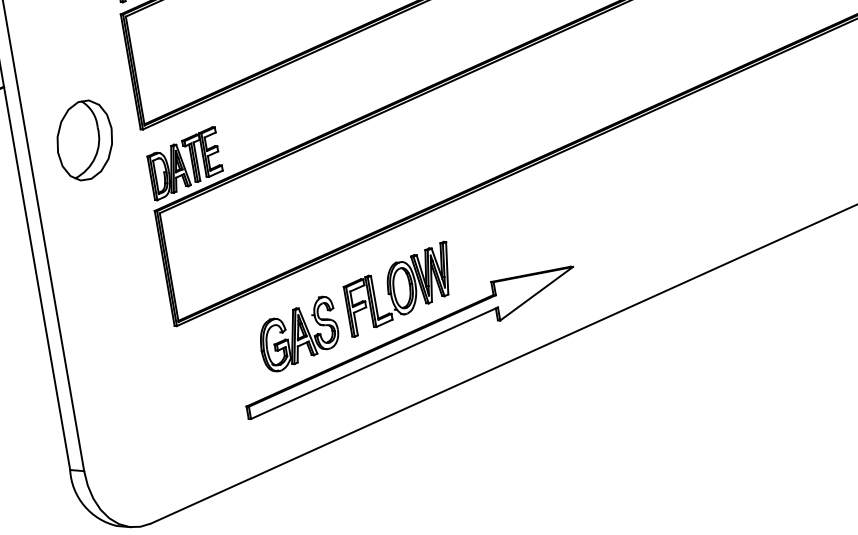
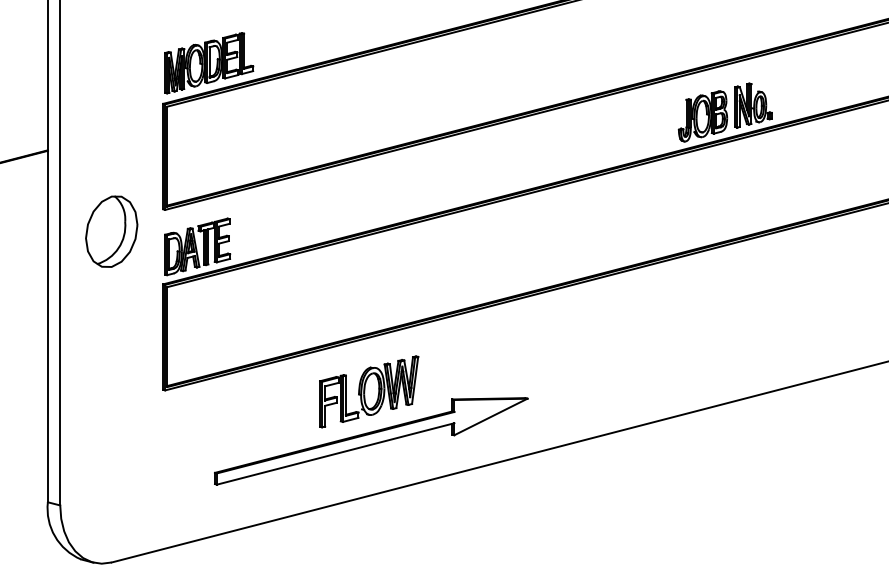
part: (84, 140) -> (111, 231), moved
part: (298, 334) -> (272, 416), removed

